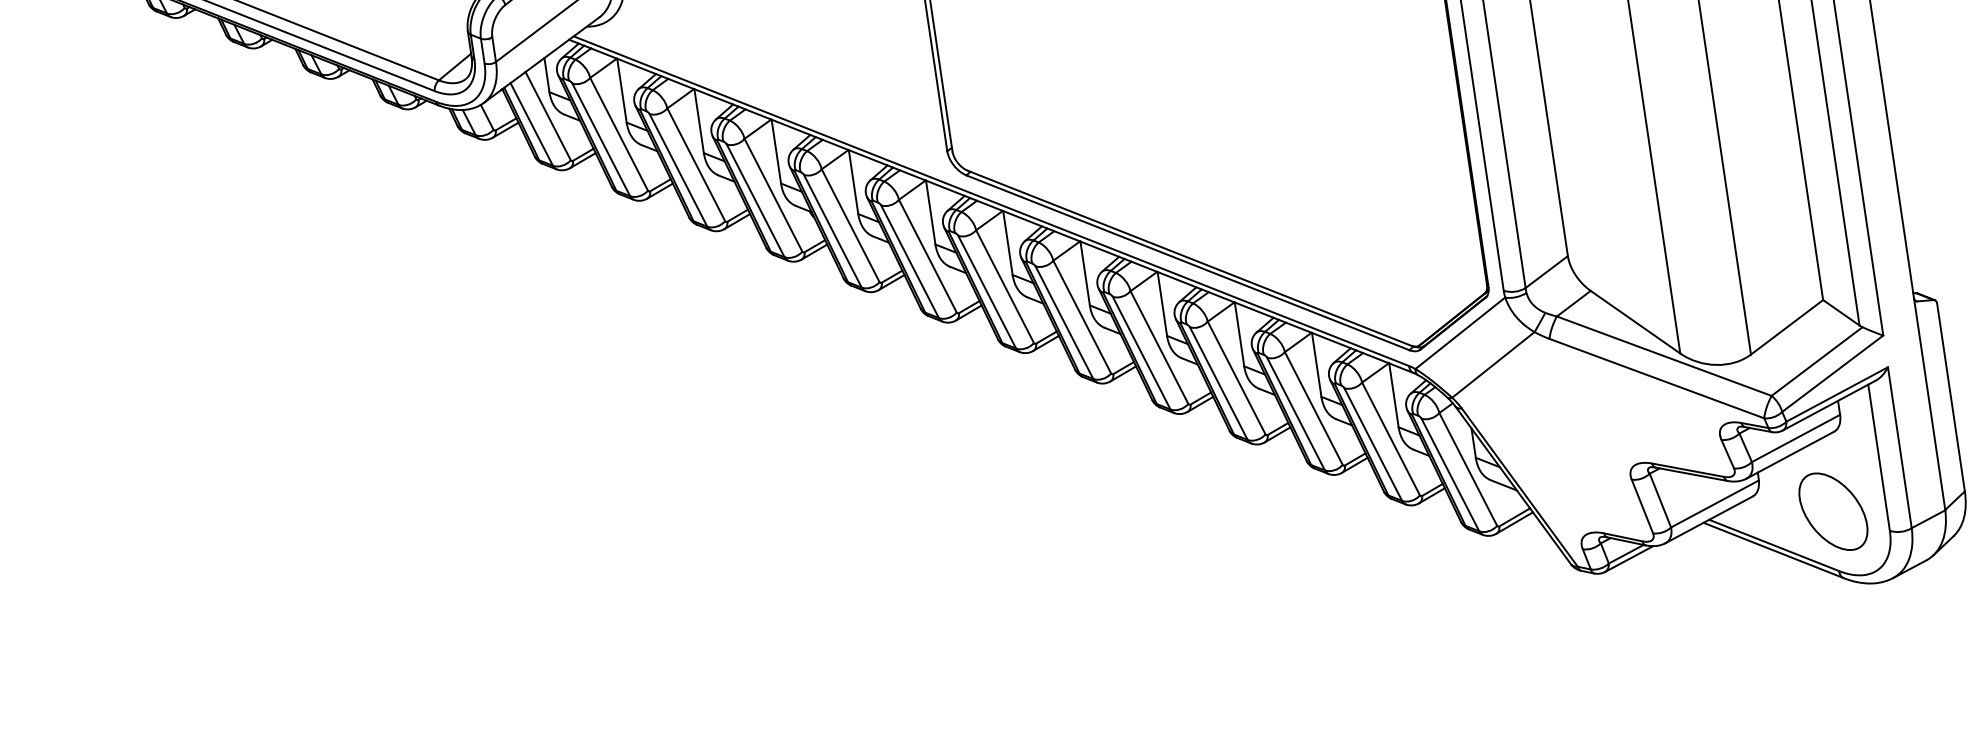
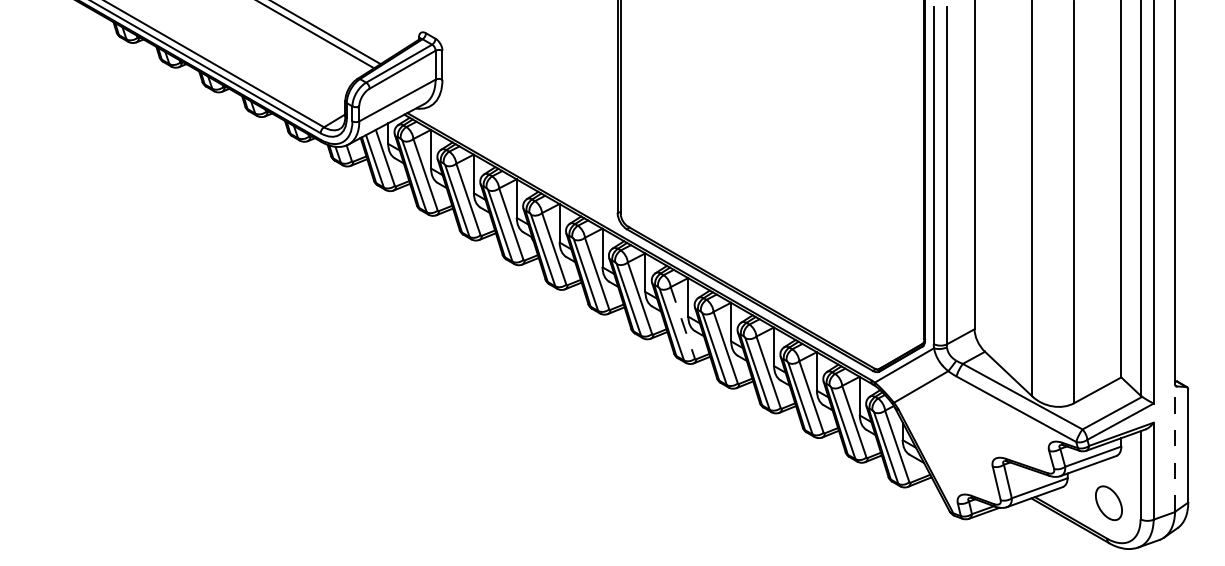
line: (1081, 316) -> (682, 322), solid -> dashed
line: (1930, 403) -> (1175, 447), solid -> dashed
part: (1832, 512) -> (1108, 503), size x0.7

